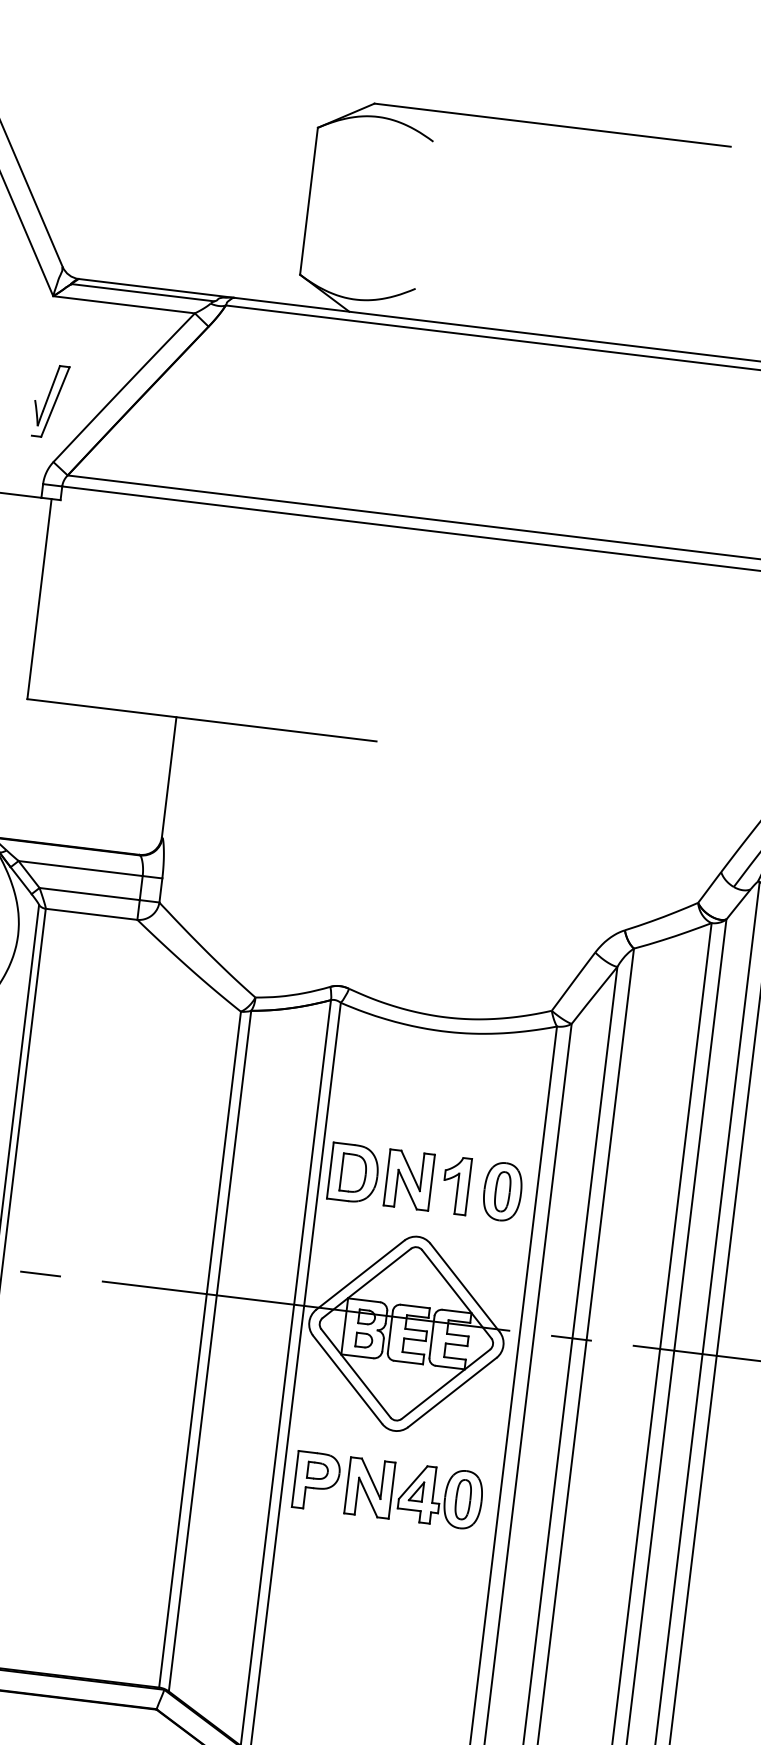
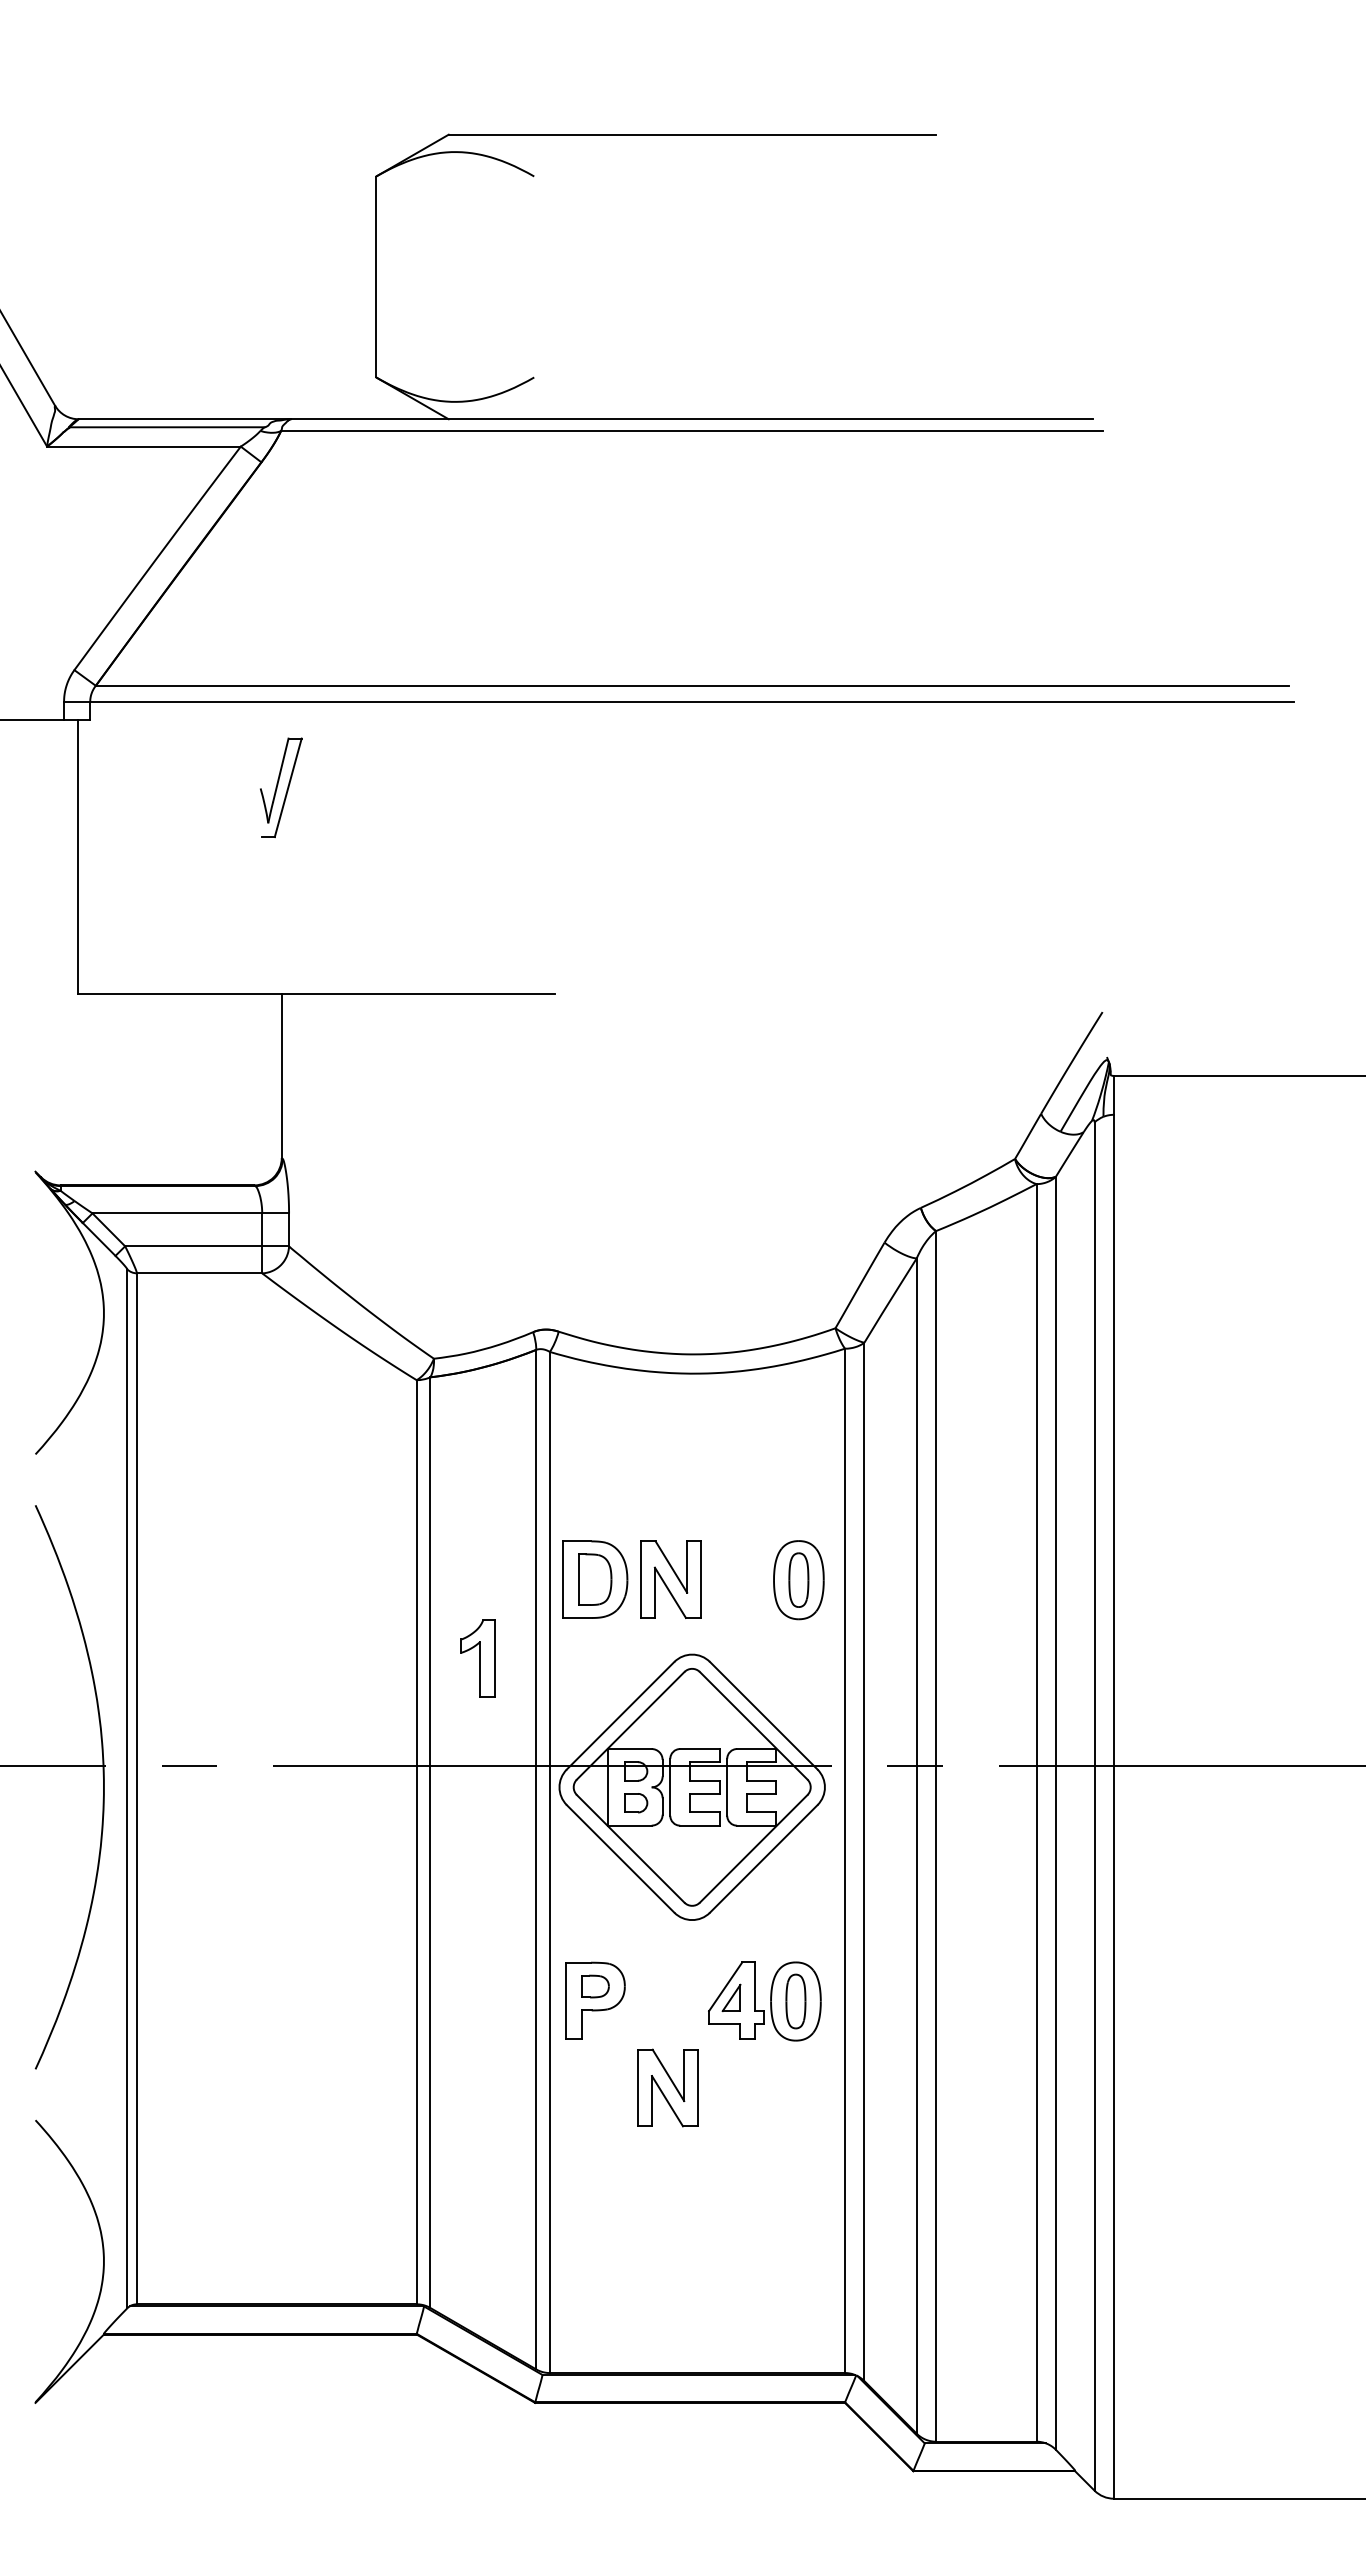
part: (50, 401) -> (281, 787), moved
part: (455, 1185) -> (477, 1658), moved
part: (369, 1487) -> (667, 2087), moved

